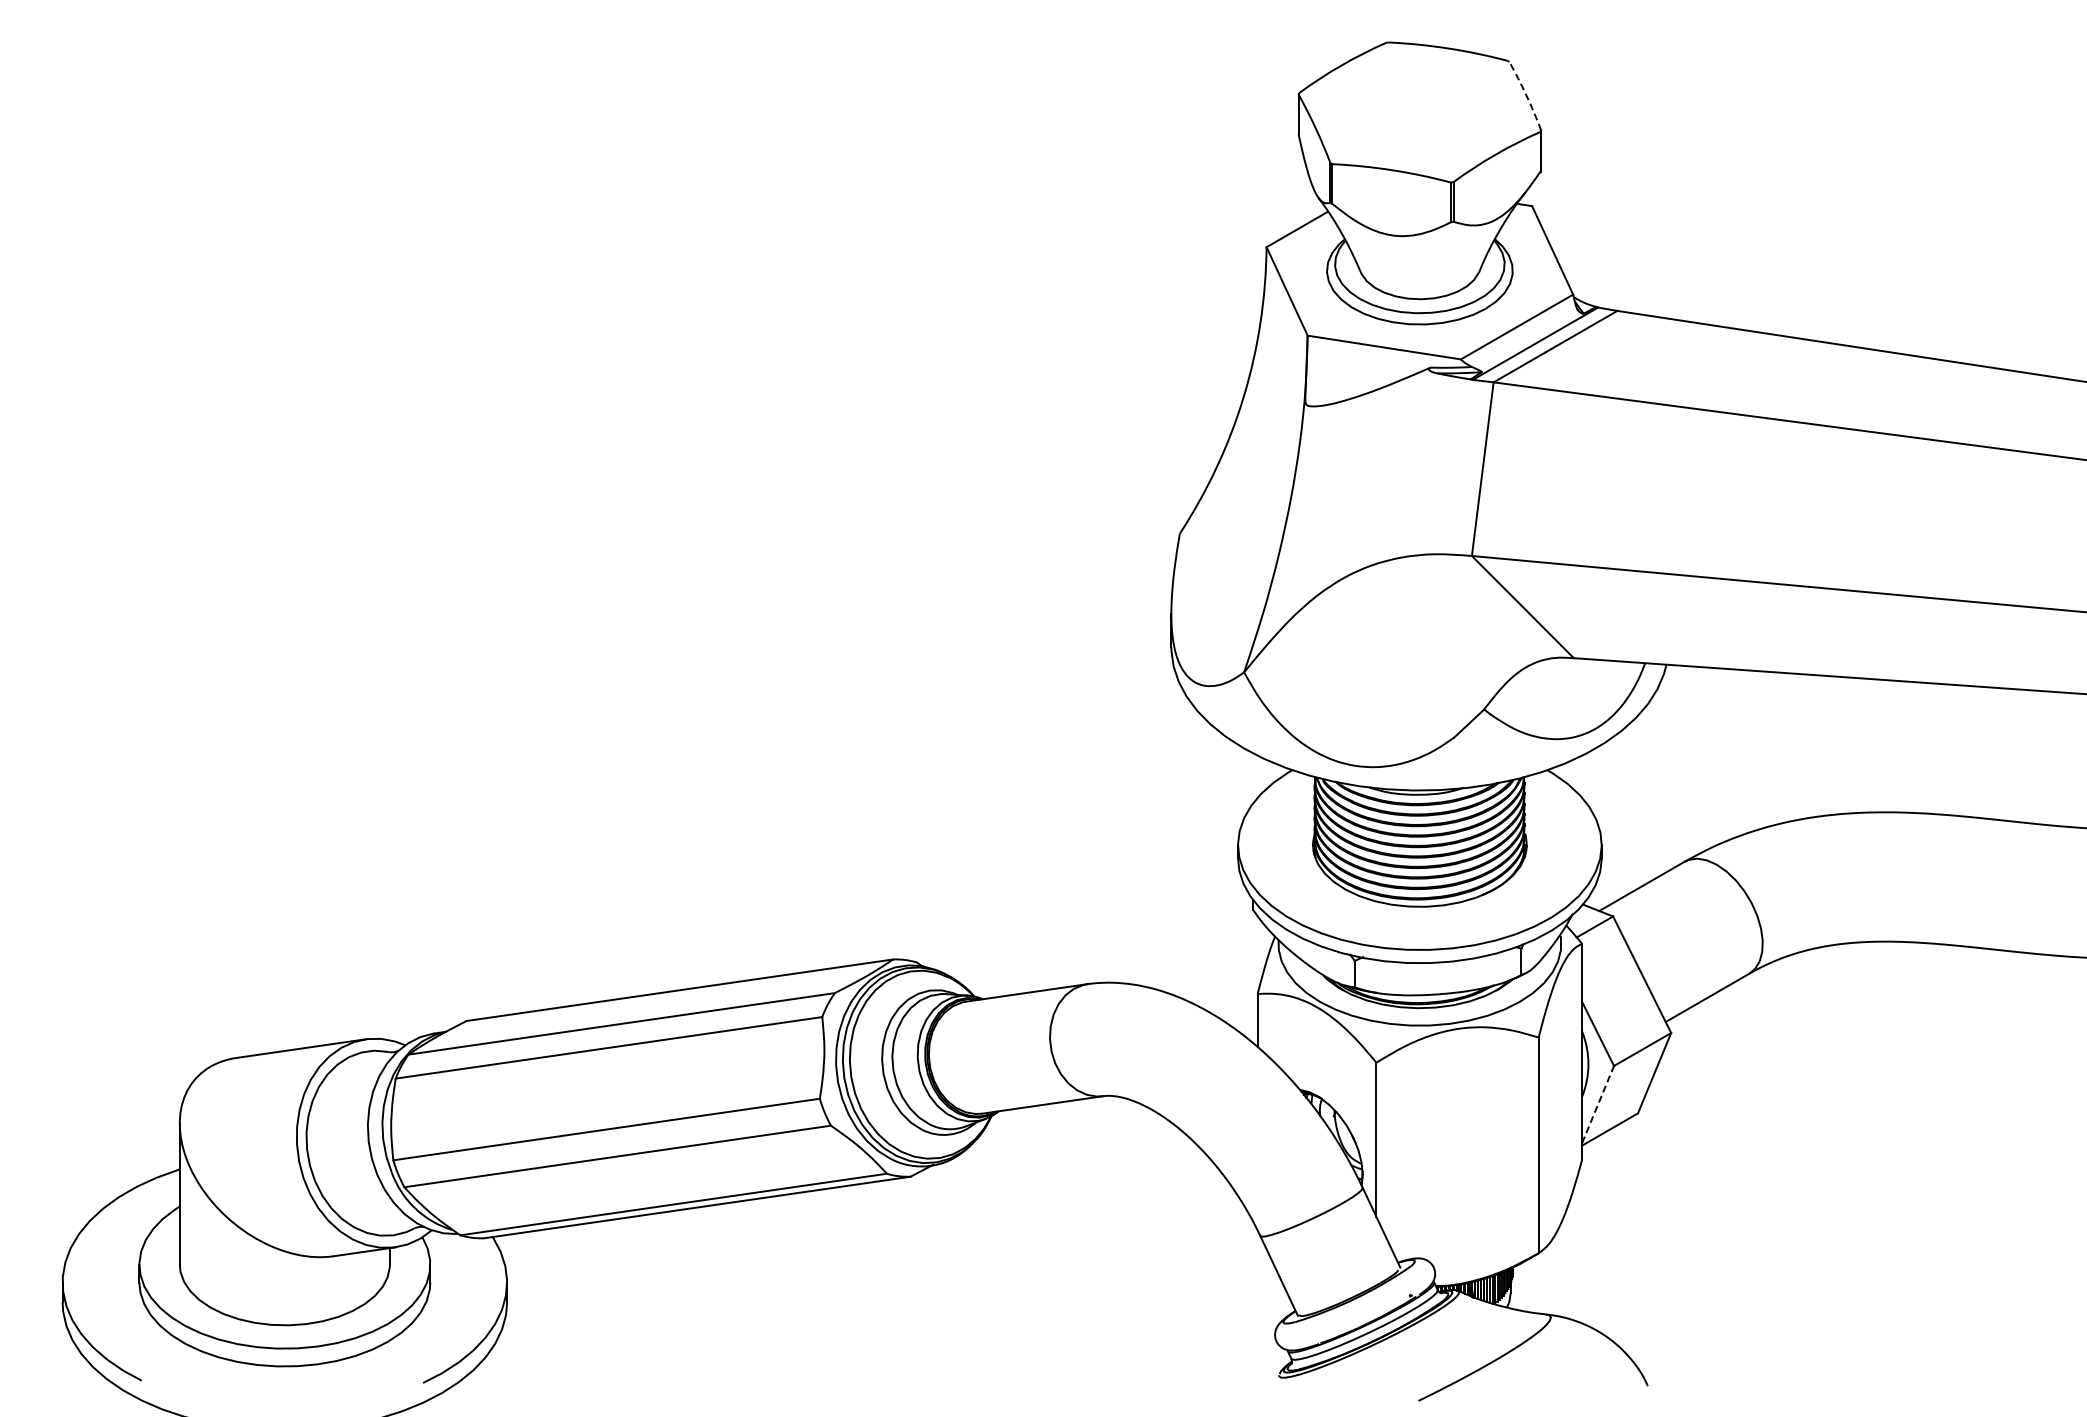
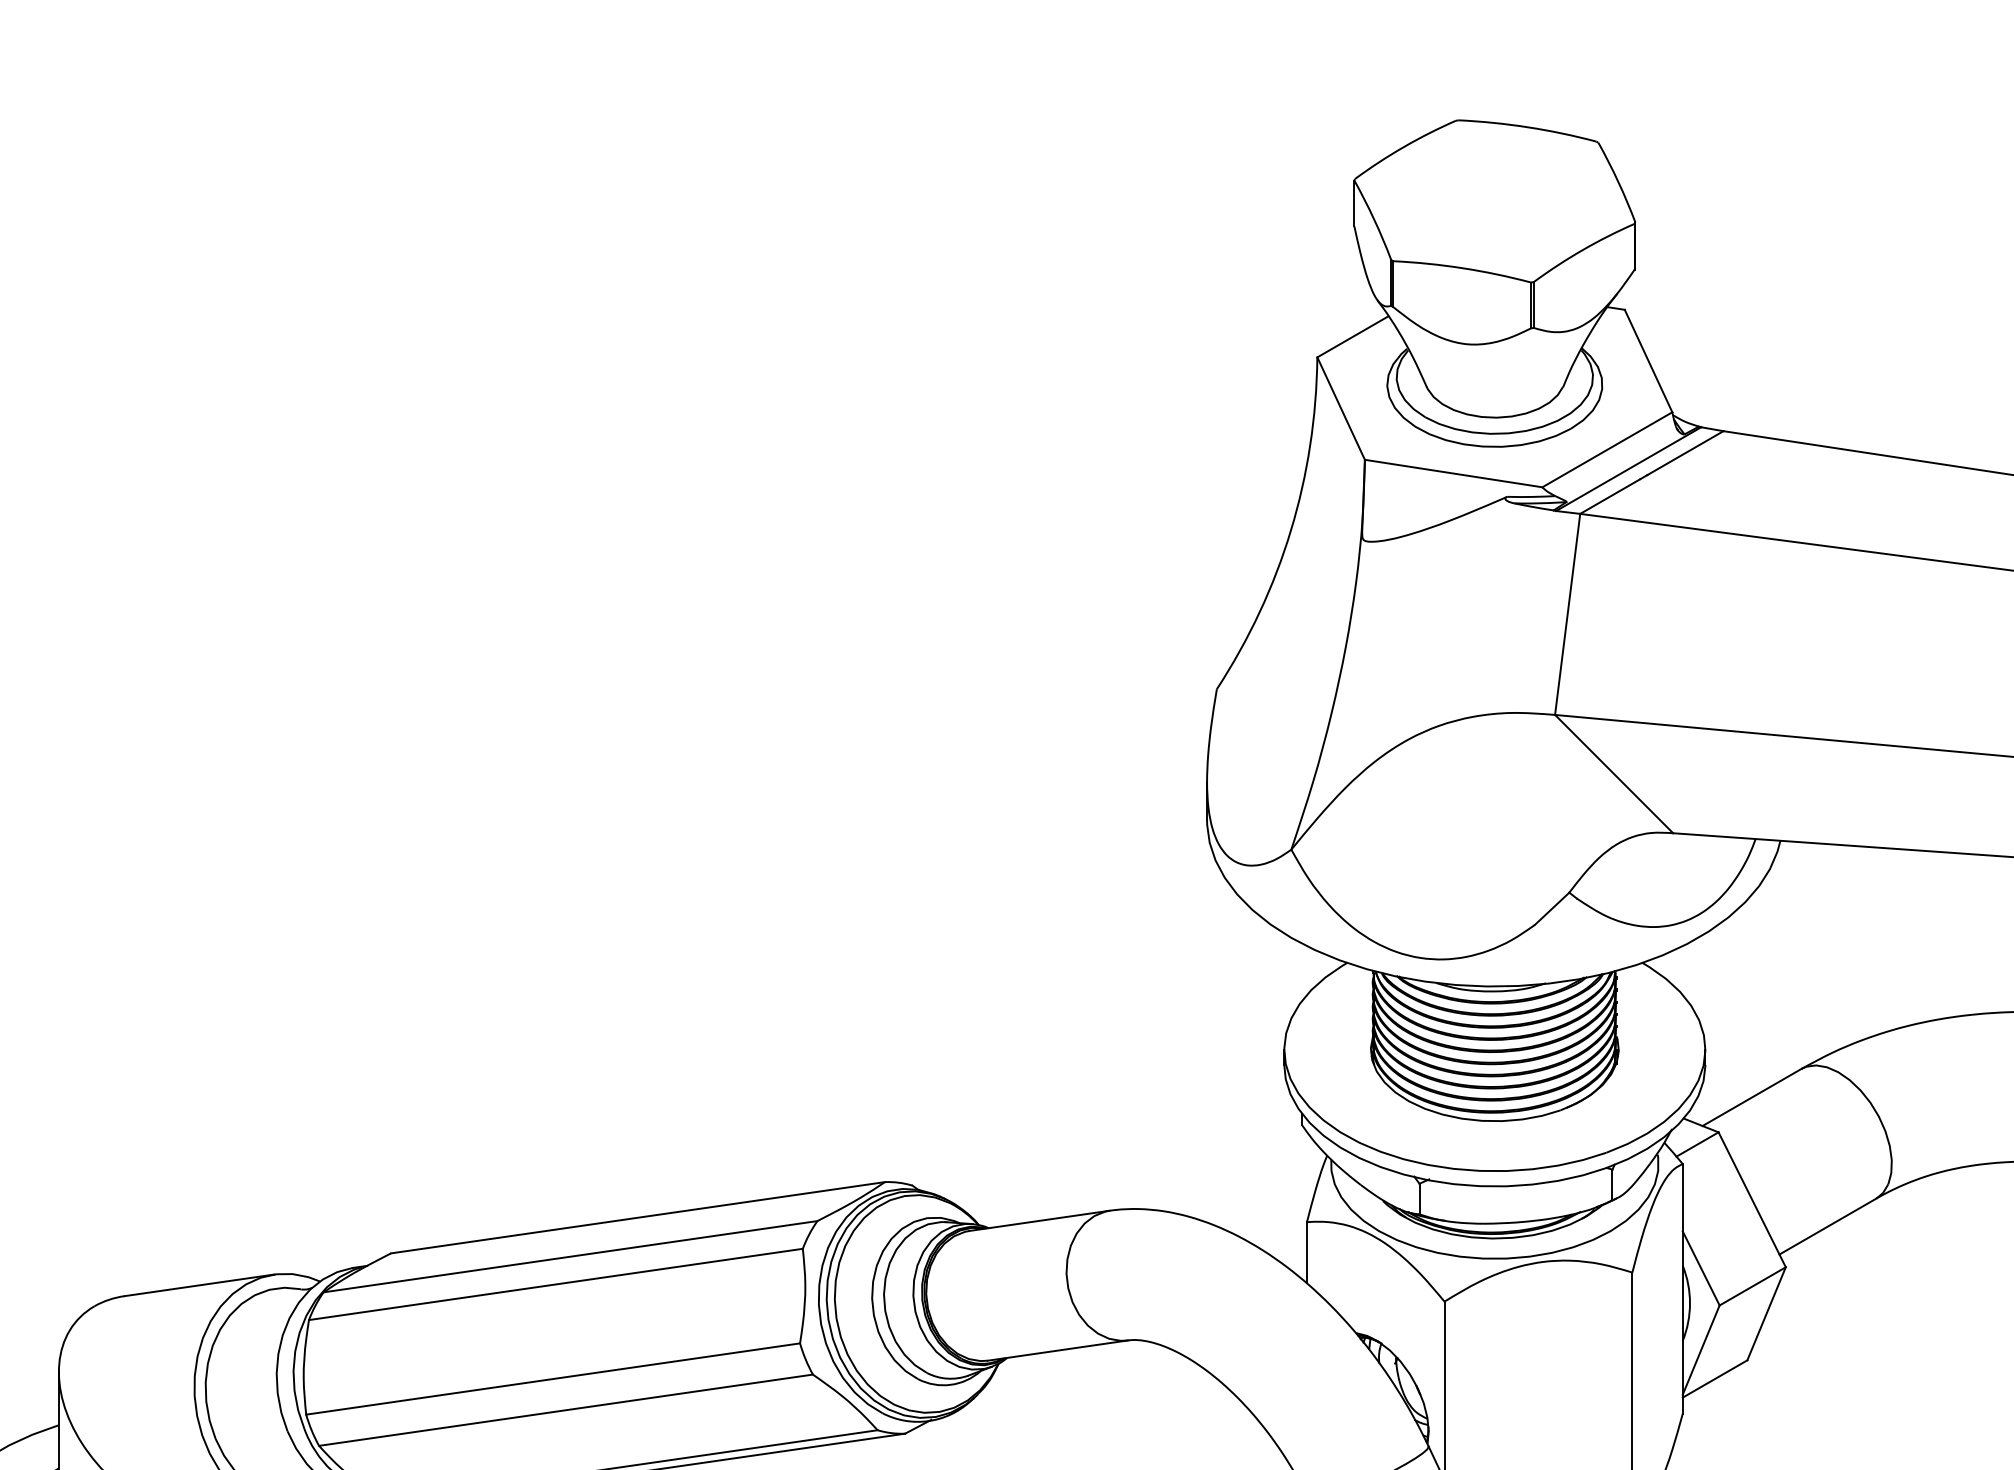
arc: (1526, 95) -> (1618, 181), dashed -> solid
line: (1598, 1104) -> (1701, 1350), dashed -> solid

